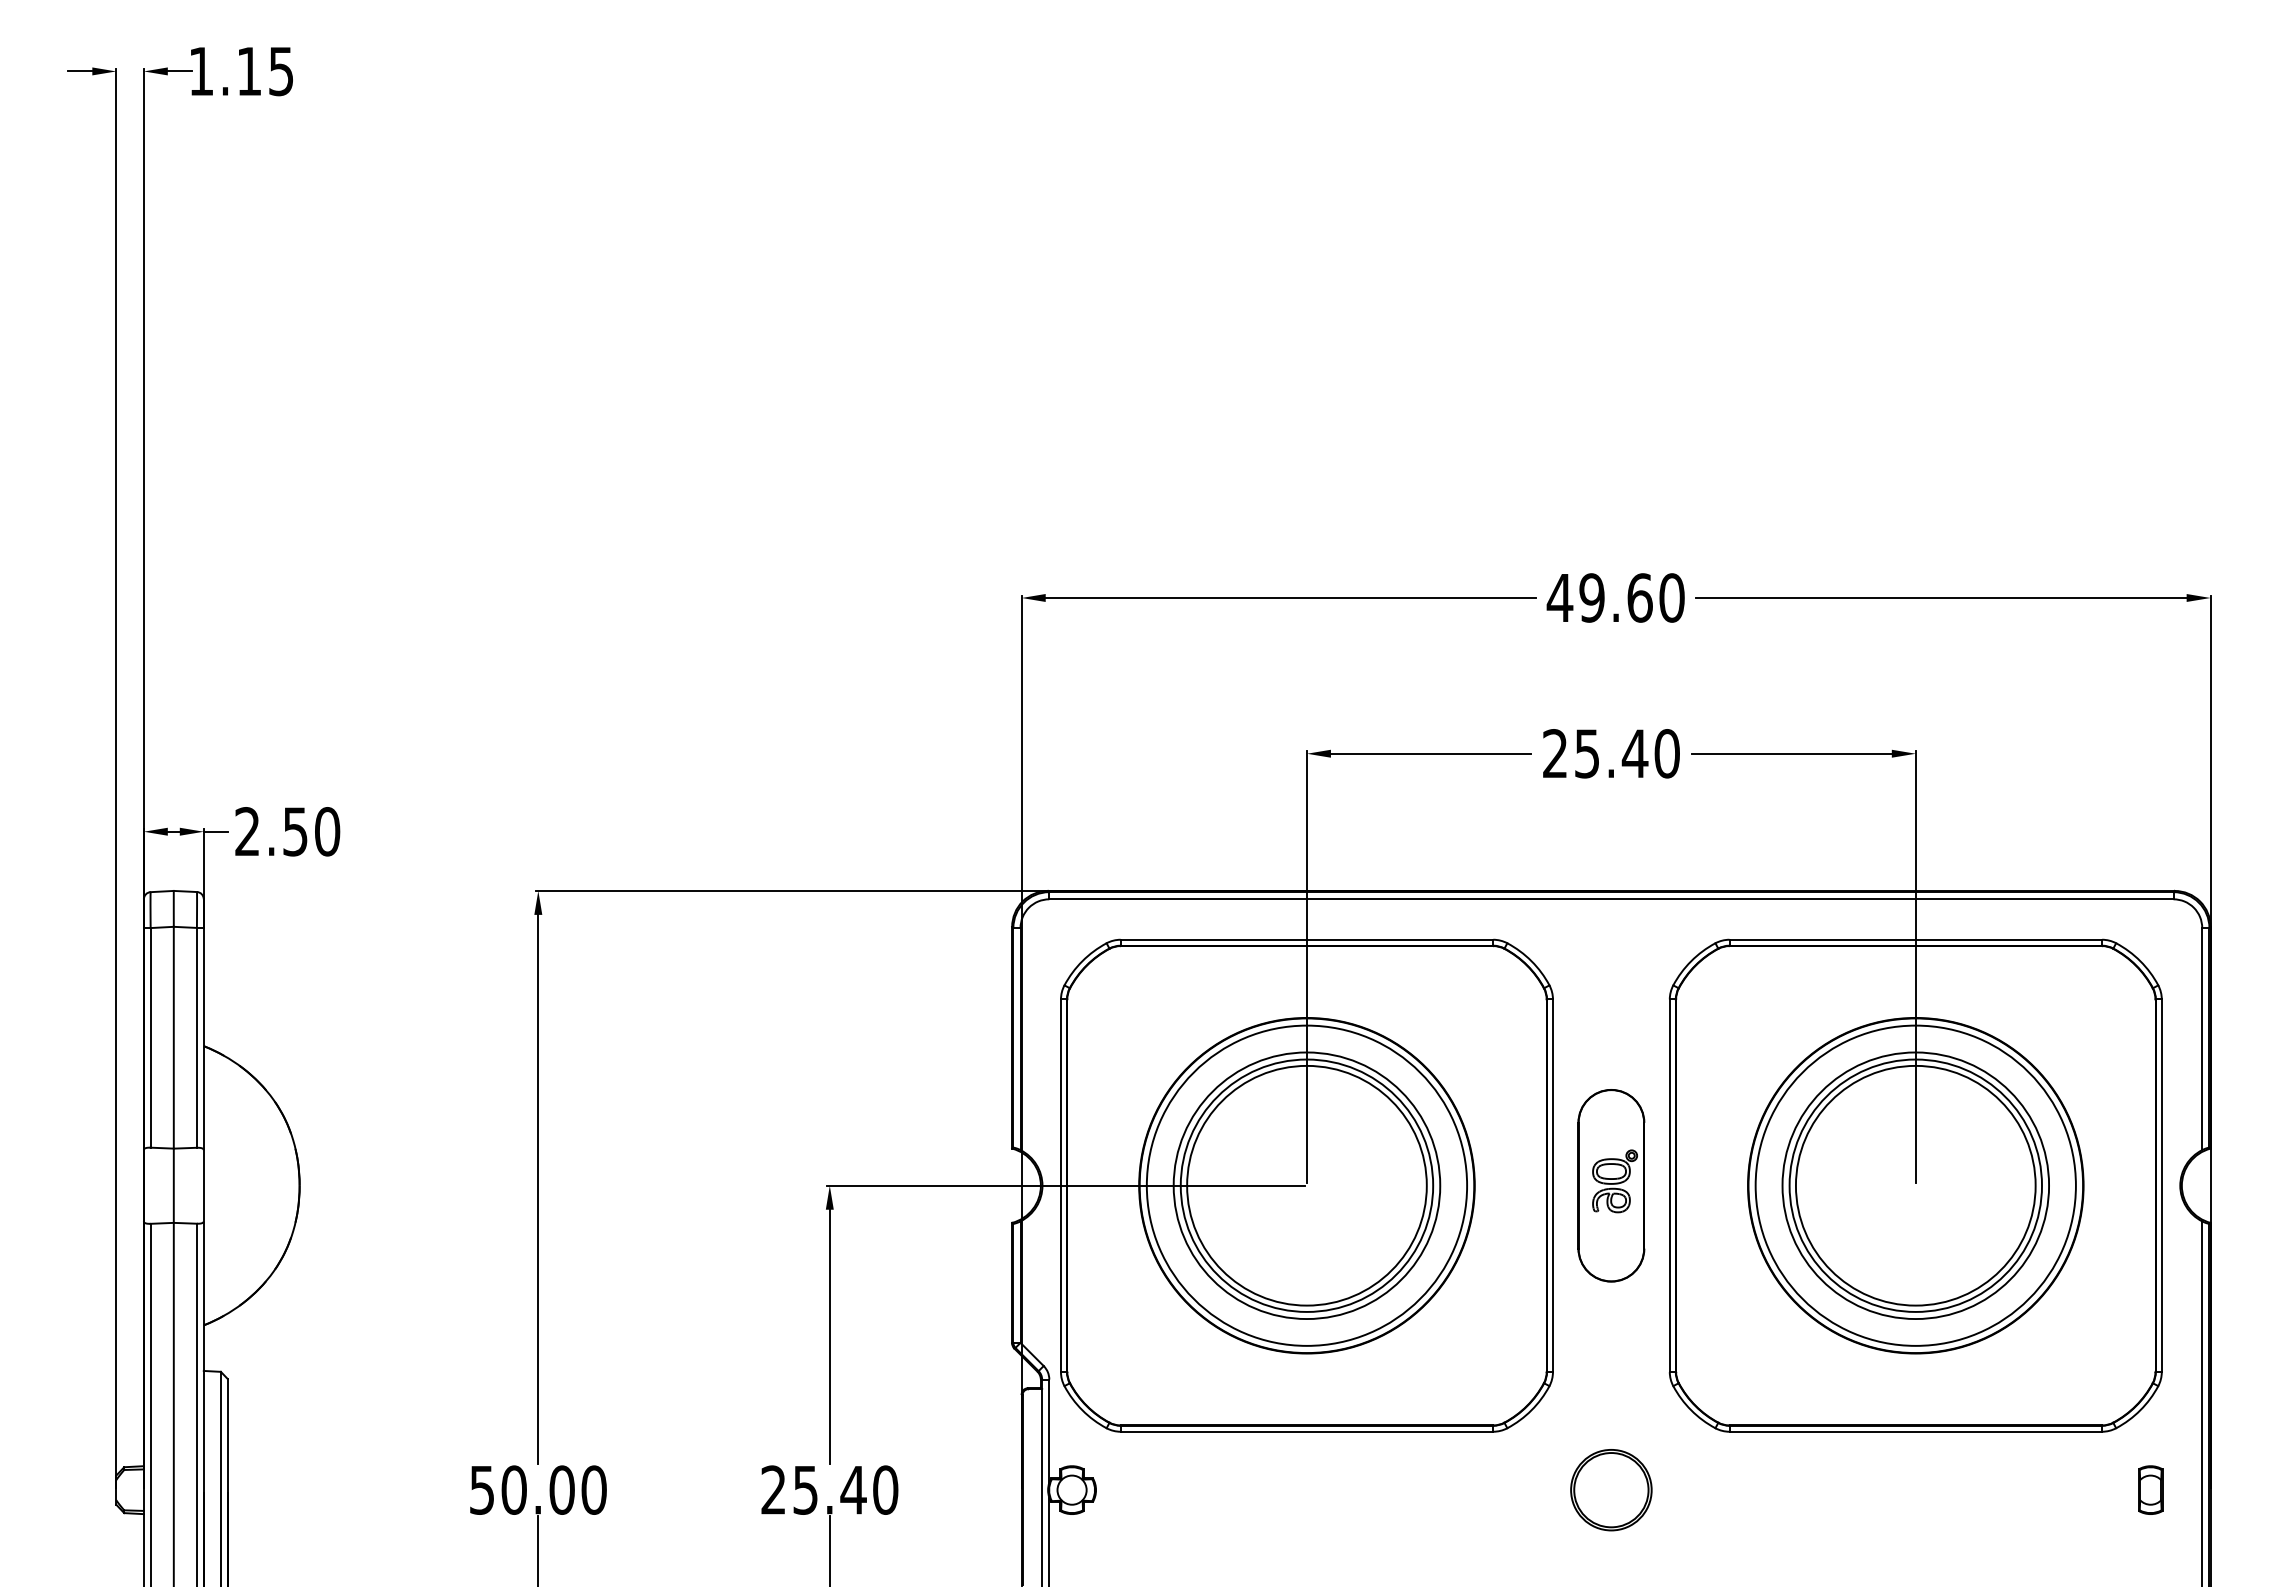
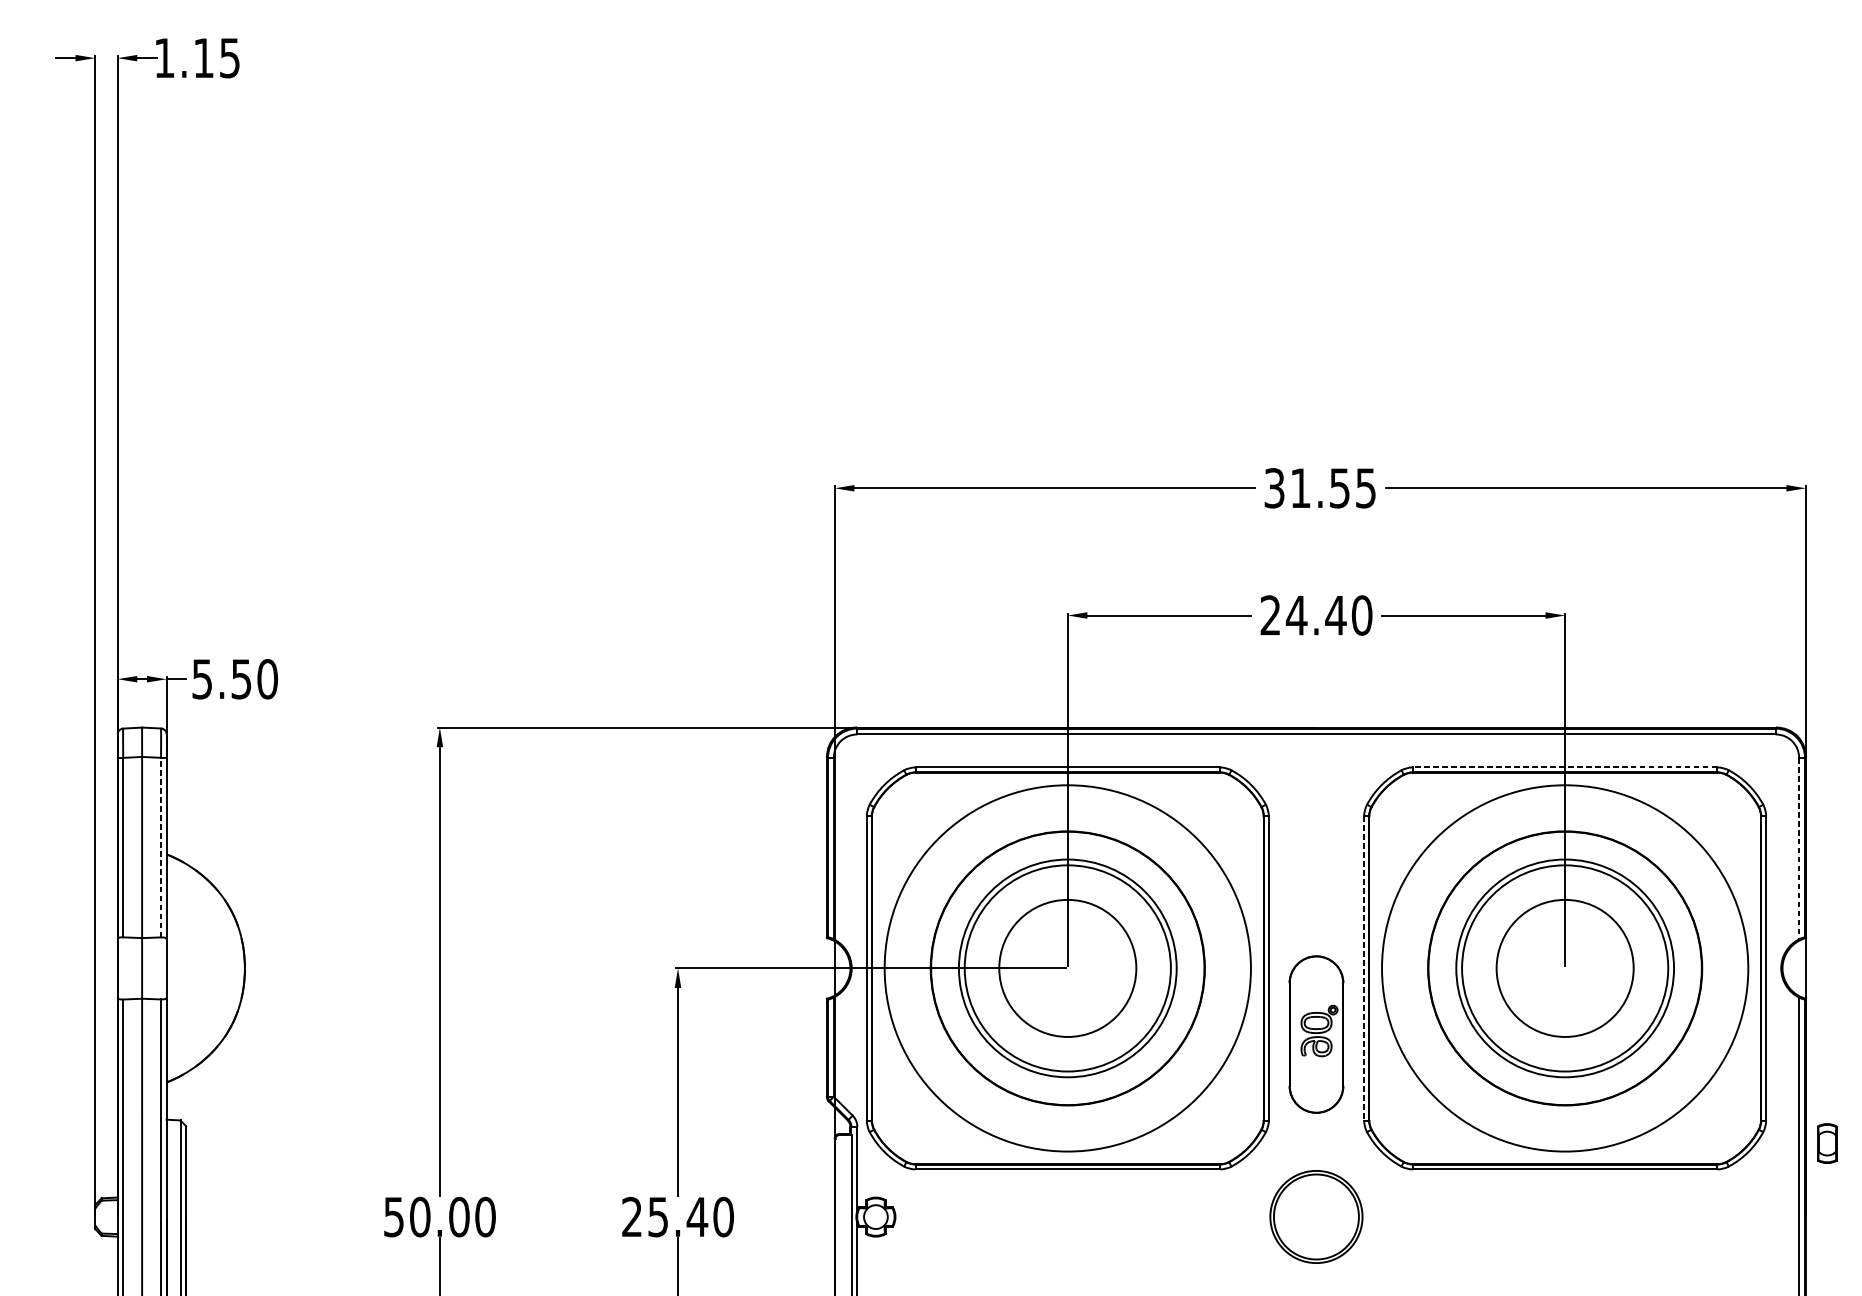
text: (1615, 597) -> (1319, 487), 49.60 -> 31.55
text: (1586, 753) -> (1296, 615), 25.40 -> 24.40
text: (247, 831) -> (202, 679), 2.50 -> 5.50
line: (1915, 939) -> (1564, 767), solid -> dashed
line: (196, 1037) -> (160, 847), solid -> dashed
line: (2202, 1039) -> (1799, 848), solid -> dashed
circle: (1306, 1185) -> (1067, 968), size x0.7
circle: (1306, 1185) -> (1067, 968), size x1.4
part: (1611, 1185) -> (1316, 1034), moved
circle: (1915, 1185) -> (1564, 968), size x0.7
circle: (1915, 1185) -> (1564, 968), size x1.4
line: (1669, 1186) -> (1363, 969), solid -> dashed
part: (2150, 1489) -> (1827, 1143), moved
part: (1611, 1490) -> (1316, 1217), size x1.4

